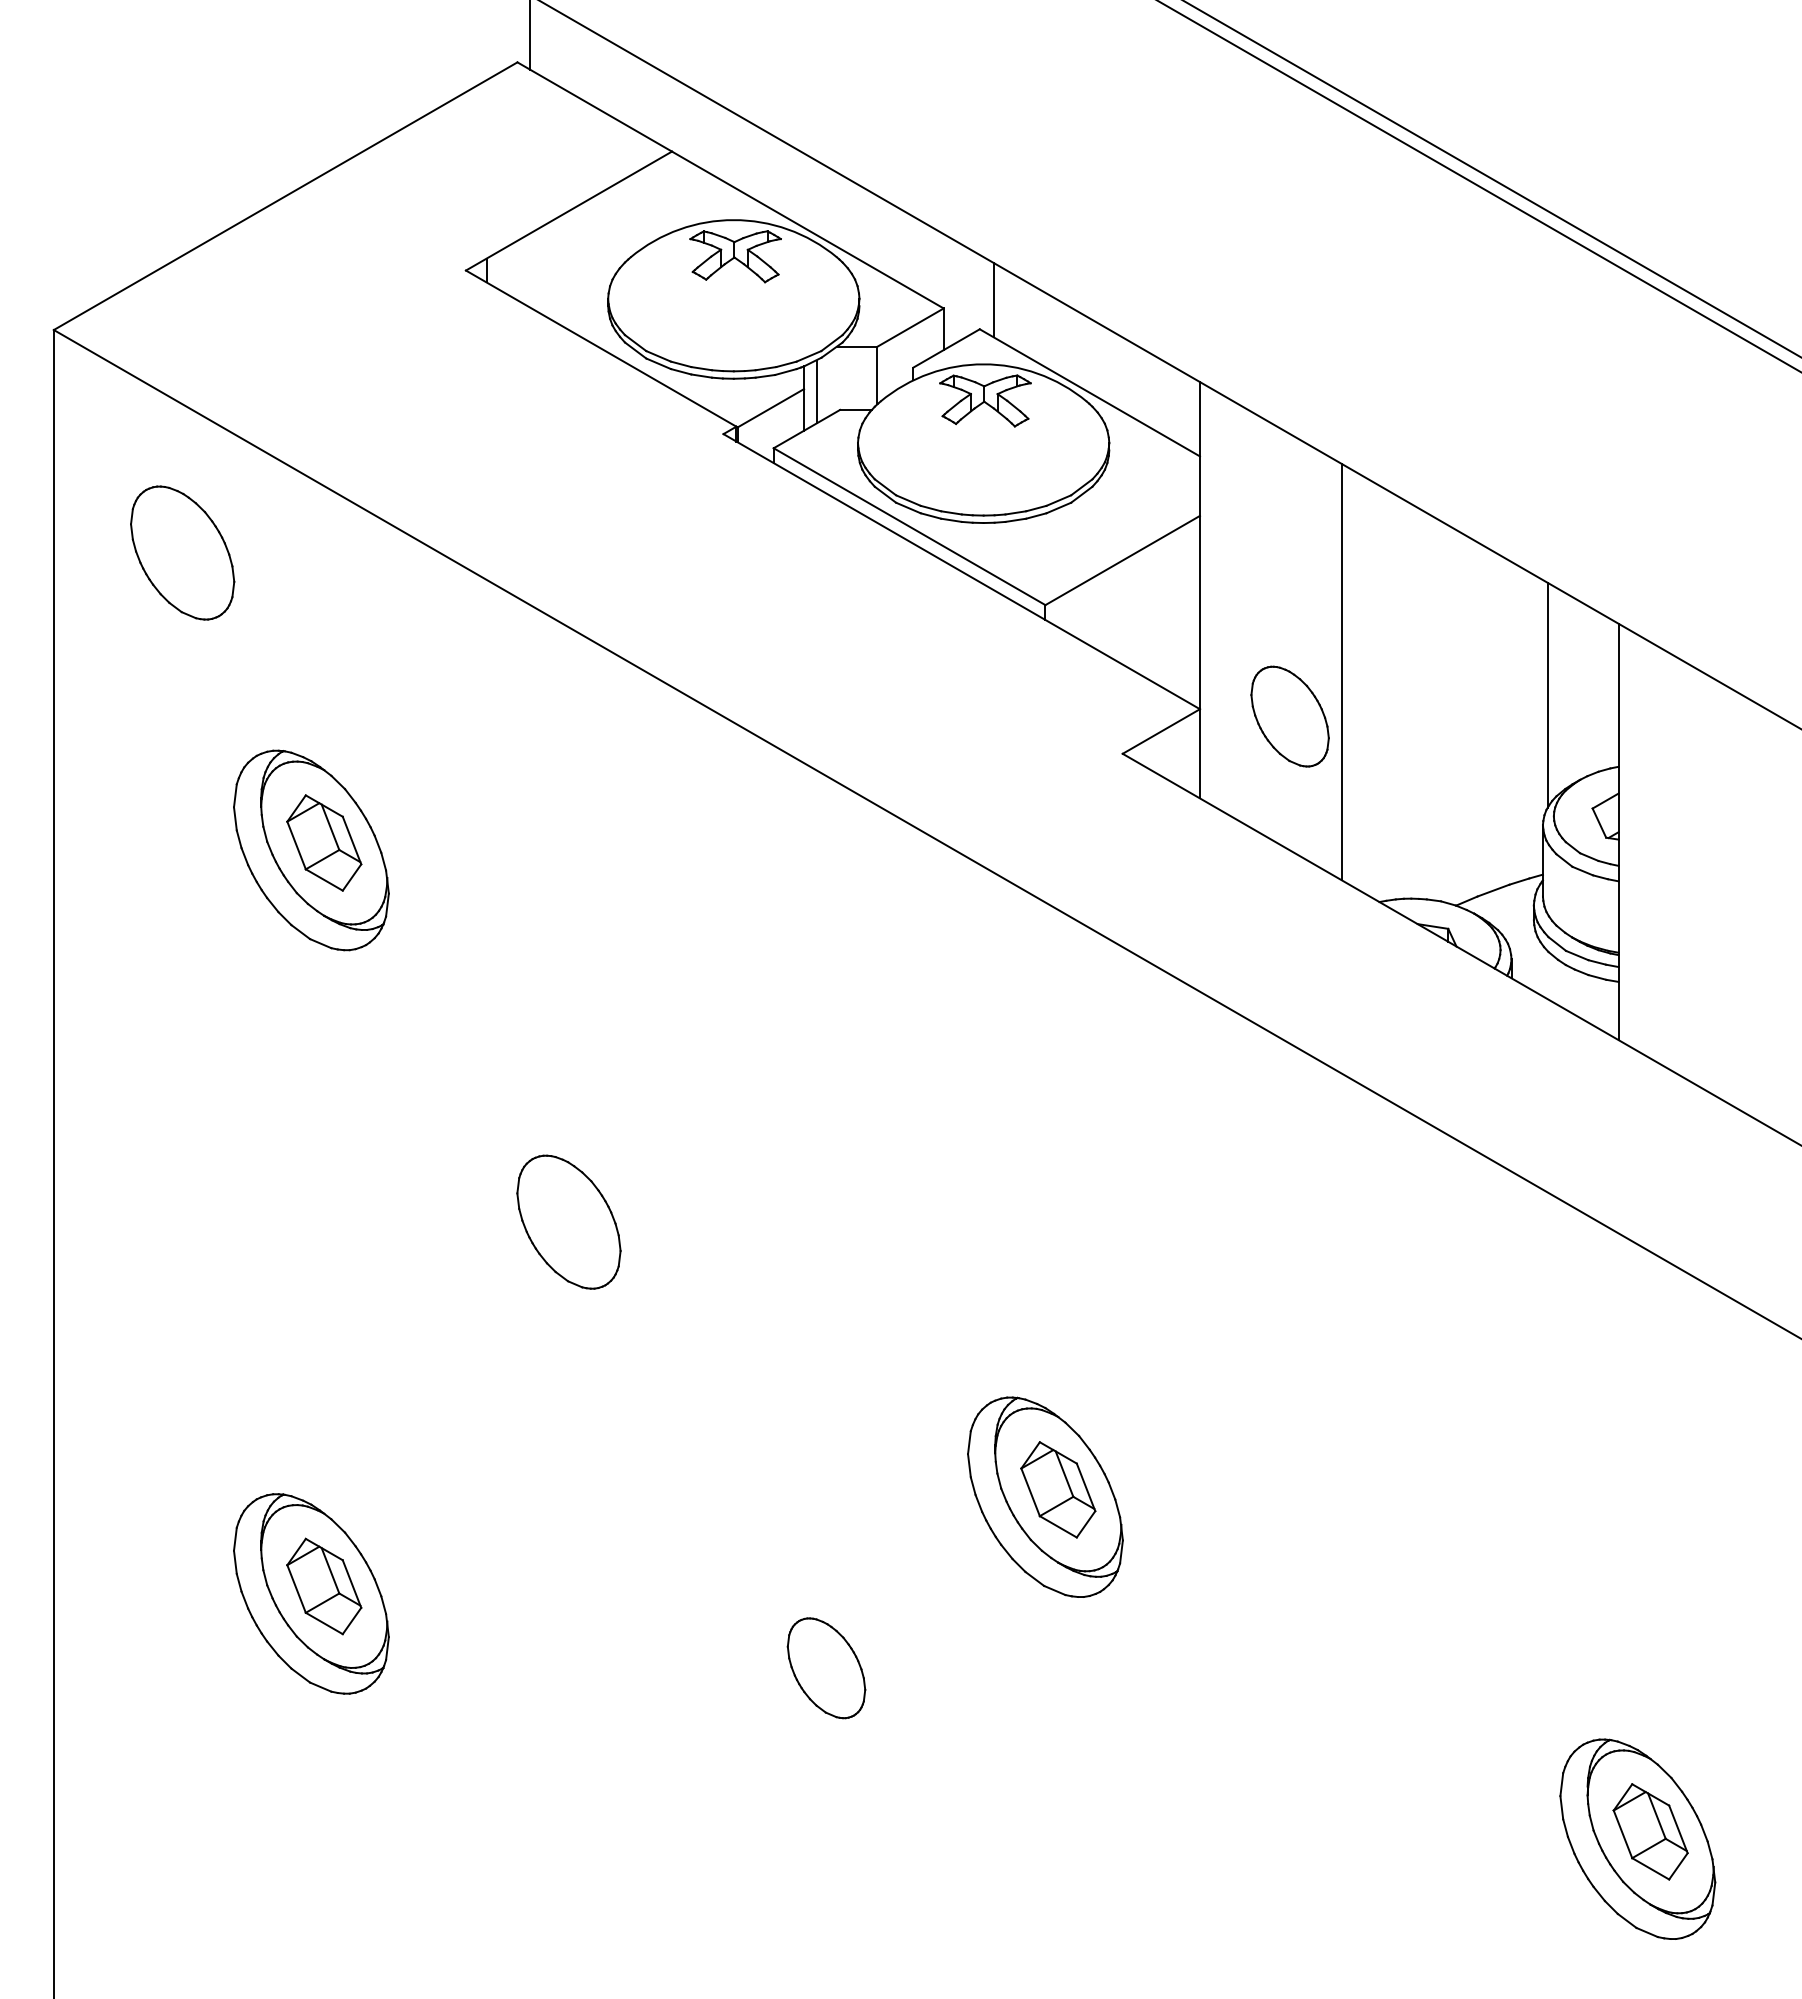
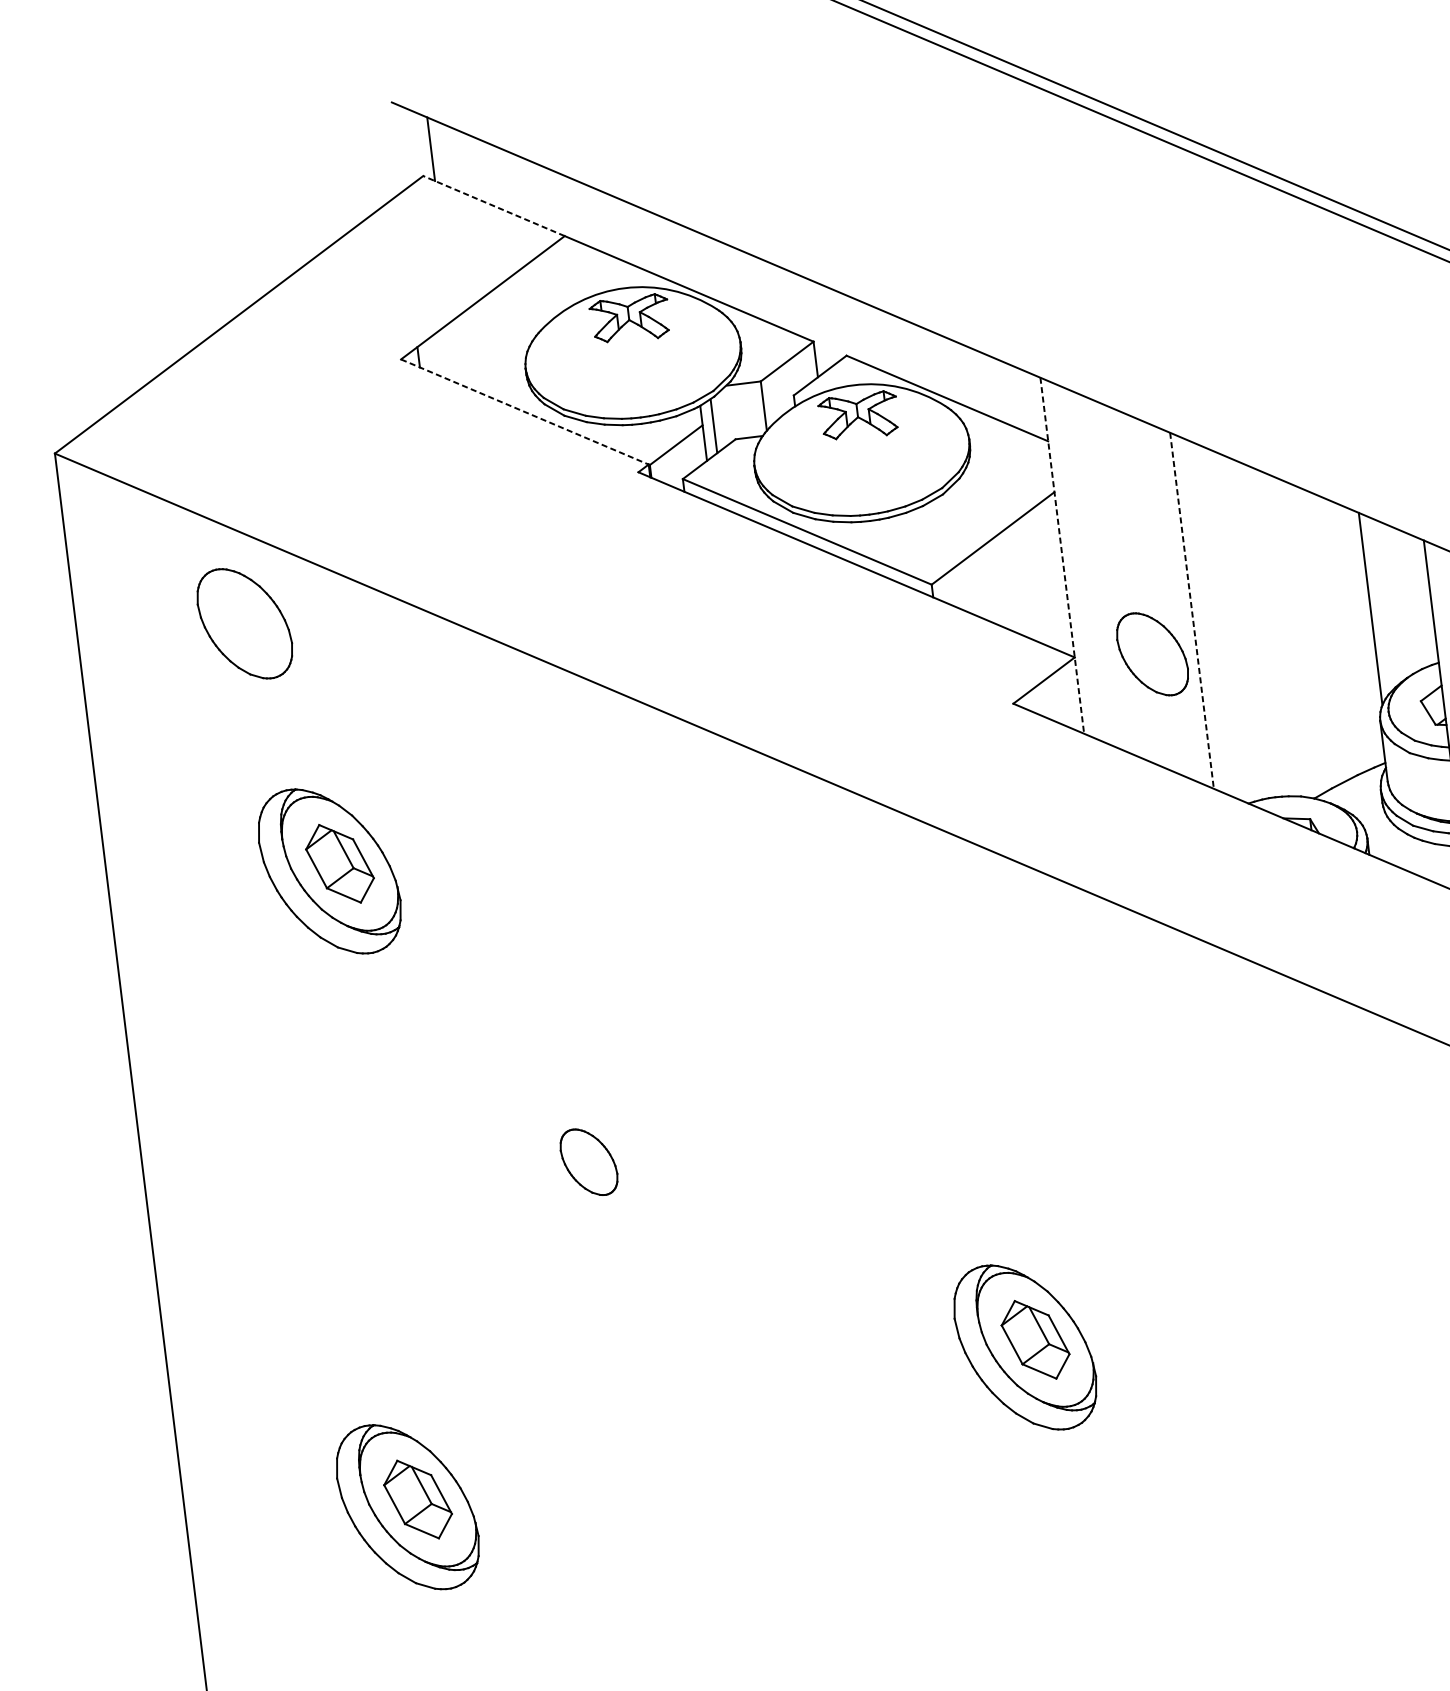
line: (594, 106) -> (493, 205), solid -> dashed
line: (993, 300) -> (855, 329), removed
line: (601, 348) -> (525, 411), solid -> dashed
part: (182, 552) -> (244, 623), moved
line: (1199, 590) -> (1061, 556), solid -> dashed
line: (1341, 672) -> (1191, 611), solid -> dashed
part: (568, 1221) -> (588, 1161), size x0.6
part: (826, 1668) -> (856, 1516), removed

